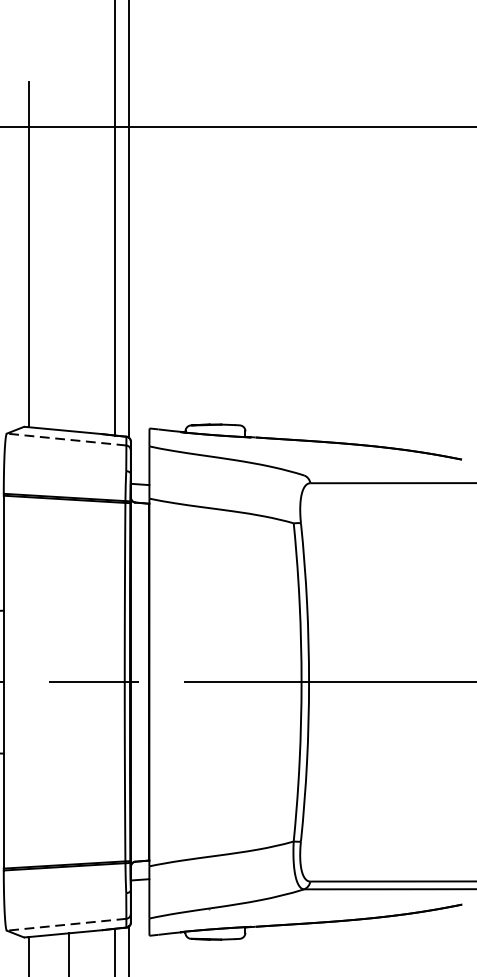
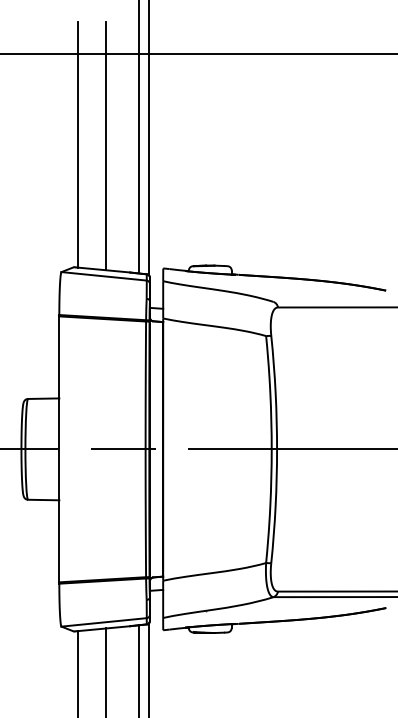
line: (69, 256) -> (106, 145), added
line: (67, 439) -> (104, 276), dashed -> solid
line: (67, 924) -> (104, 622), dashed -> solid

